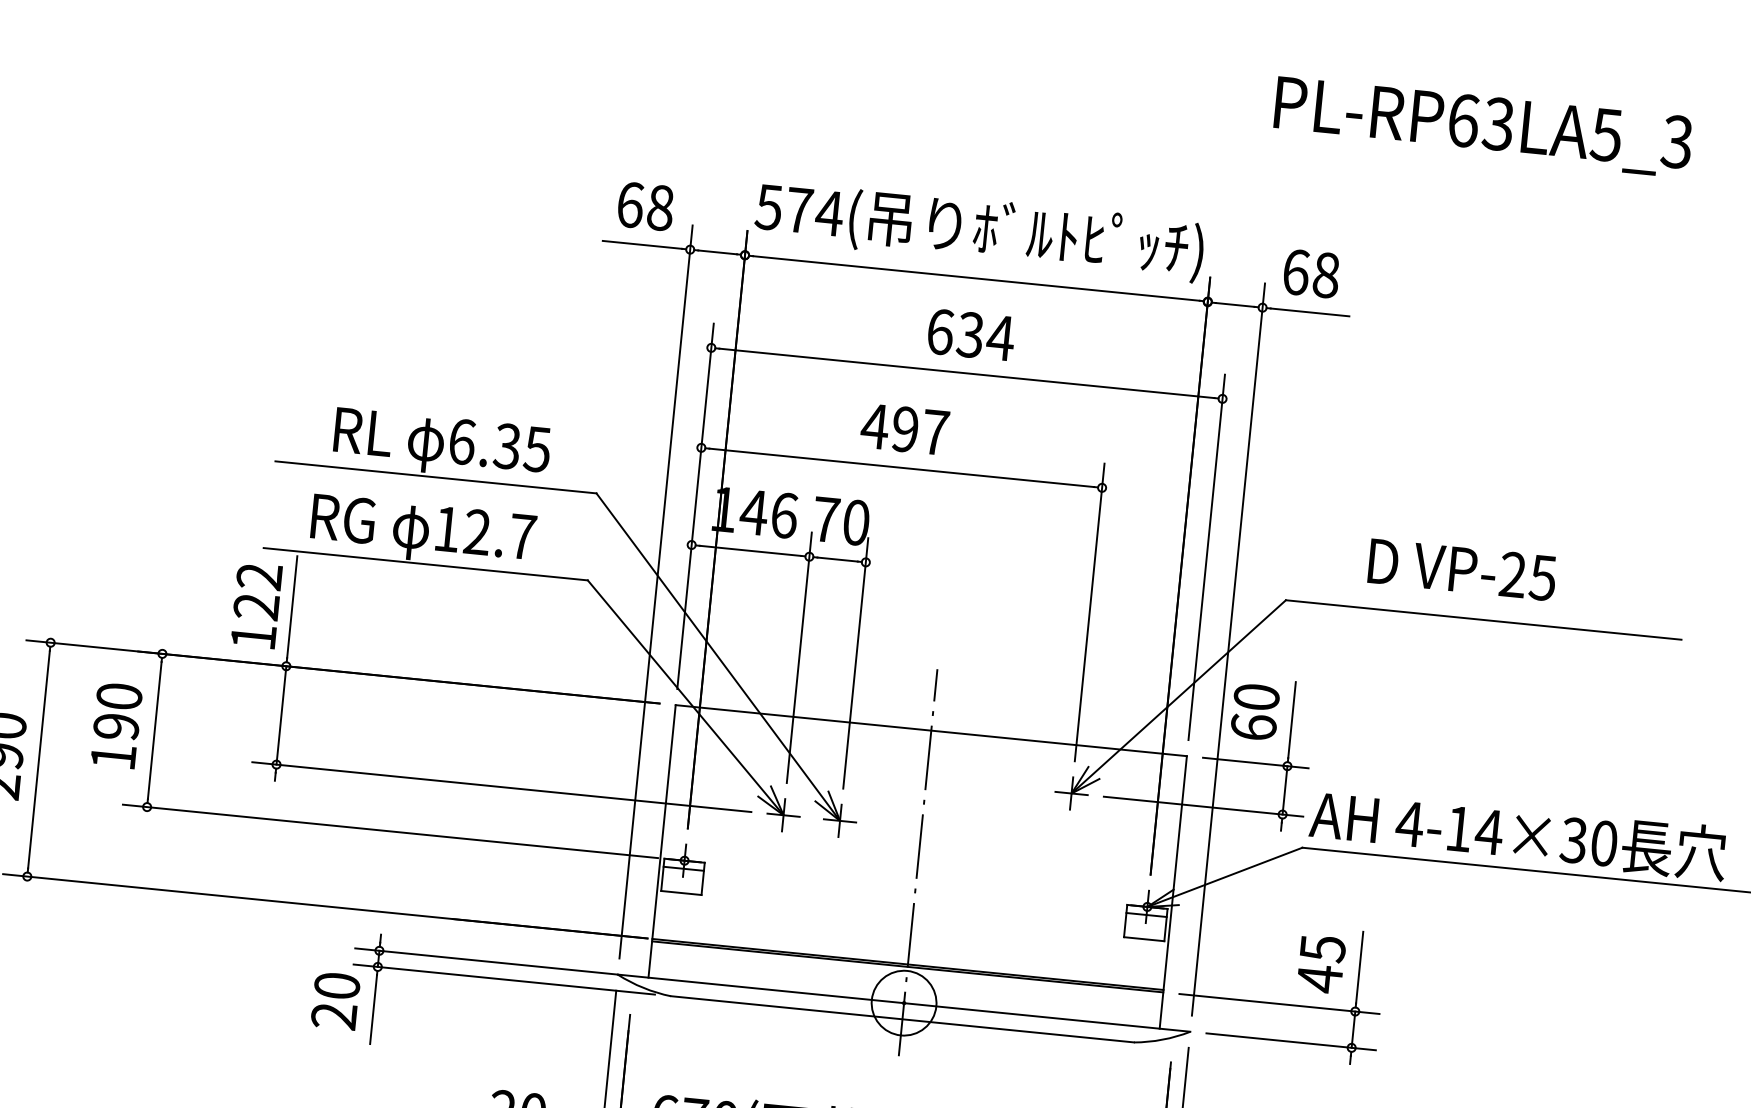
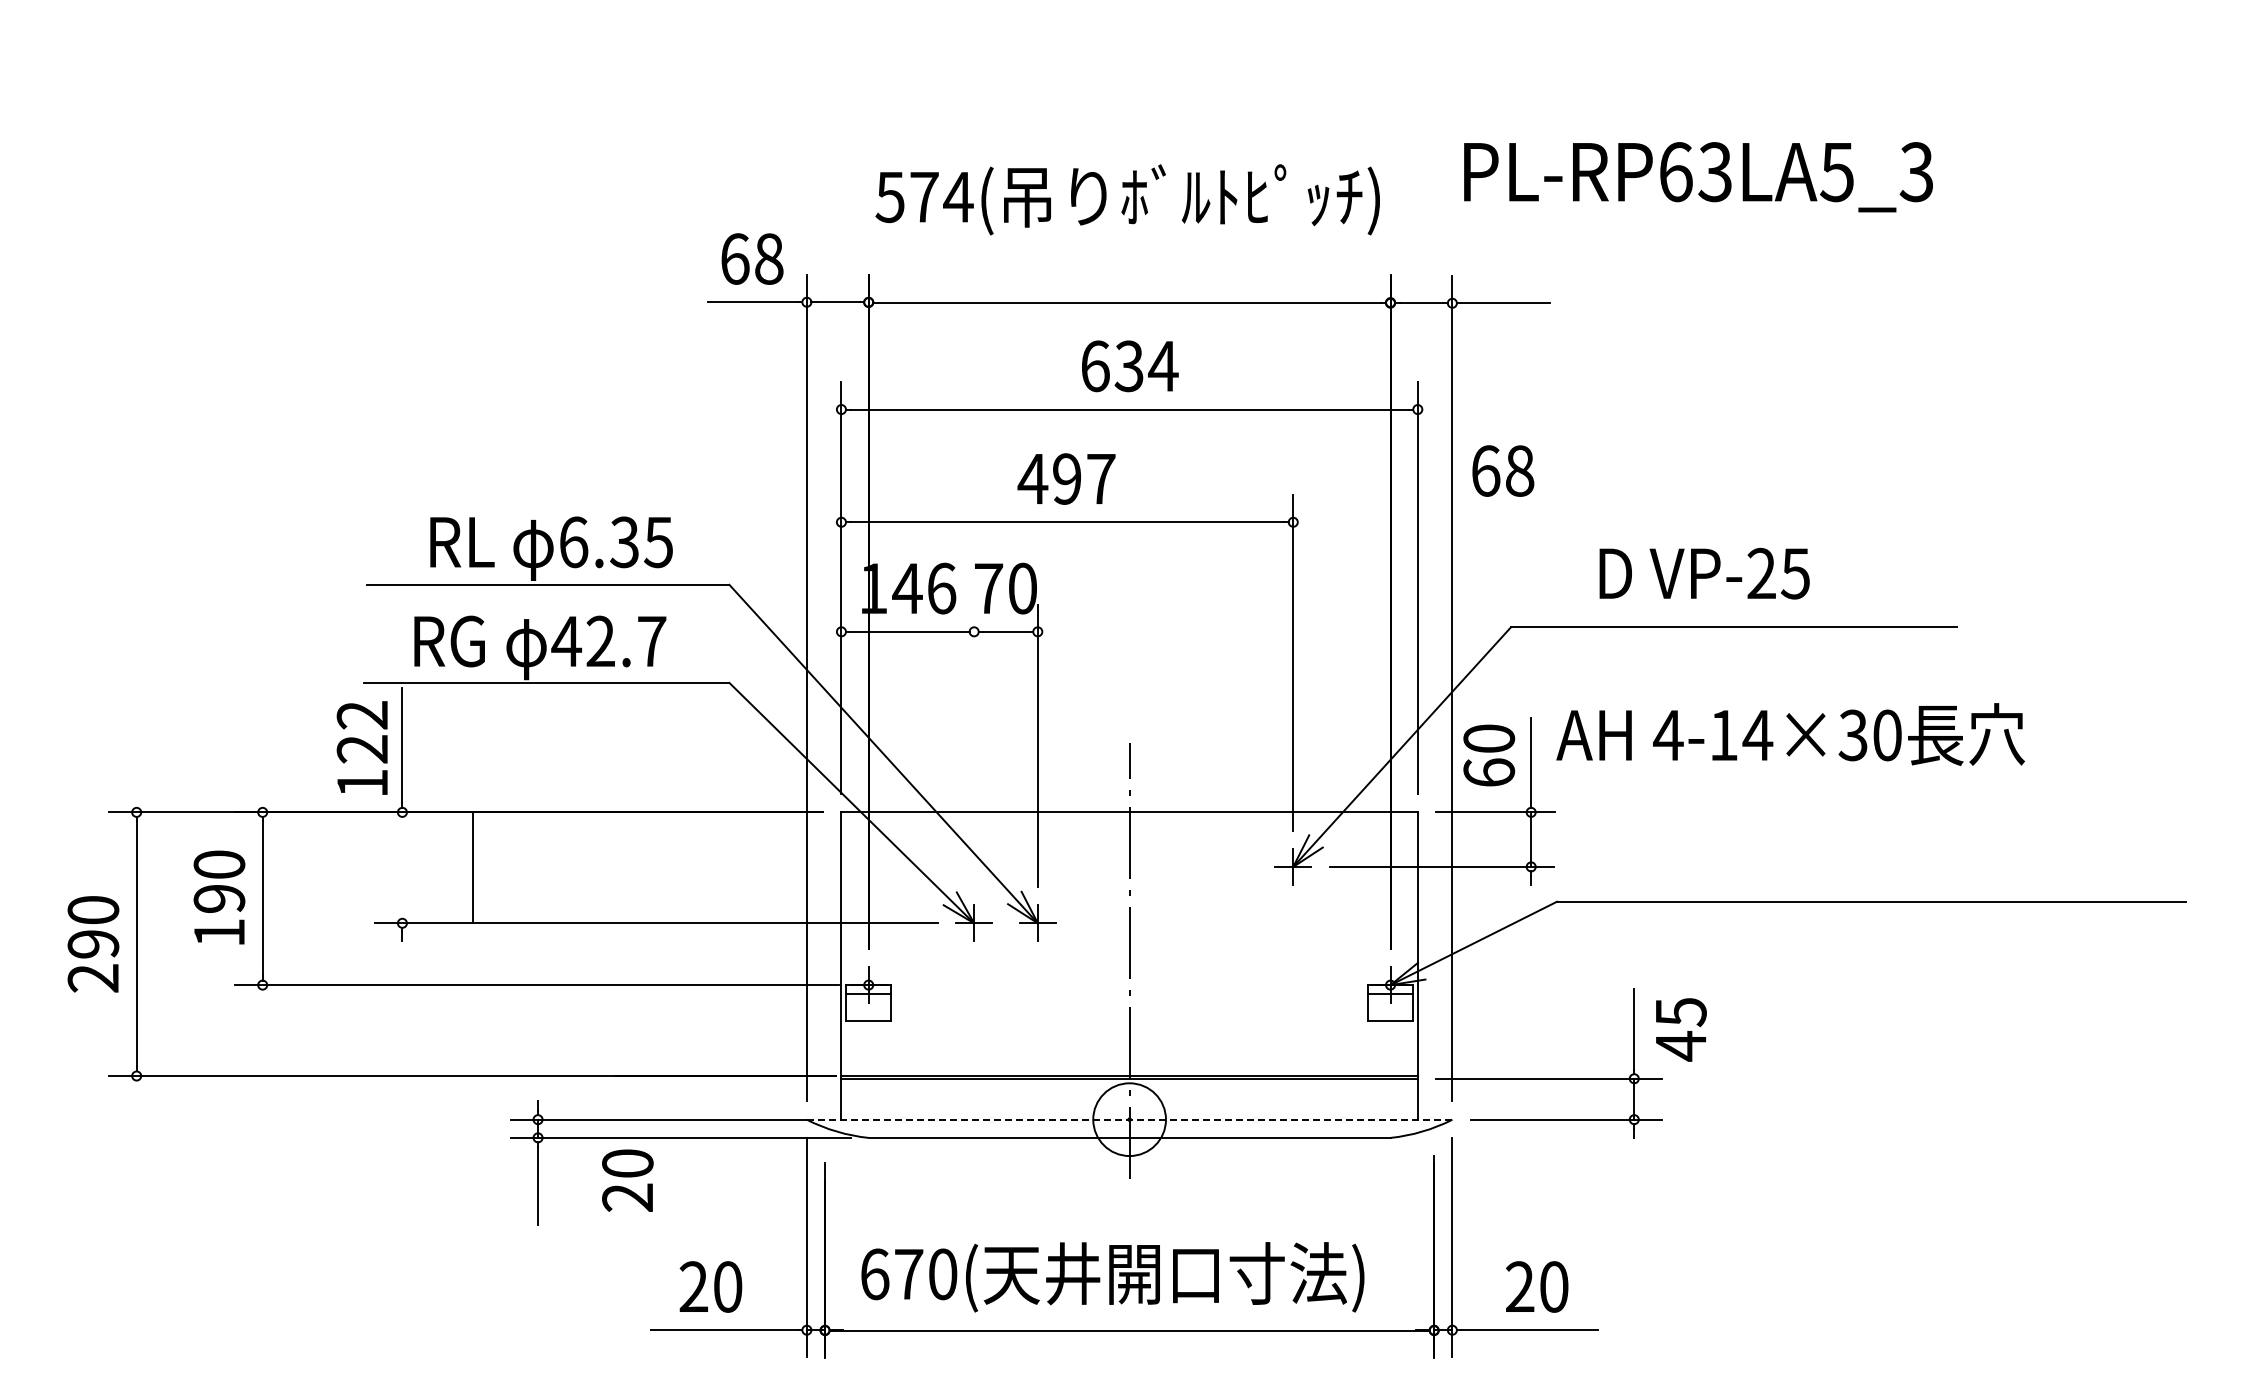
text: (1483, 127) -> (1698, 177), moved
text: (979, 230) -> (1127, 199), moved
text: (1311, 273) -> (1503, 470), moved
text: (446, 529) -> (566, 641), 12.7 -> 42.7
line: (799, 657) -> (974, 745), removed
line: (281, 715) -> (473, 867), moved
text: (1518, 834) -> (1790, 734), moved
text: (1321, 964) -> (1681, 1029), moved
text: (335, 1000) -> (627, 1180), moved
line: (903, 1003) -> (1129, 1119), solid -> dashed

